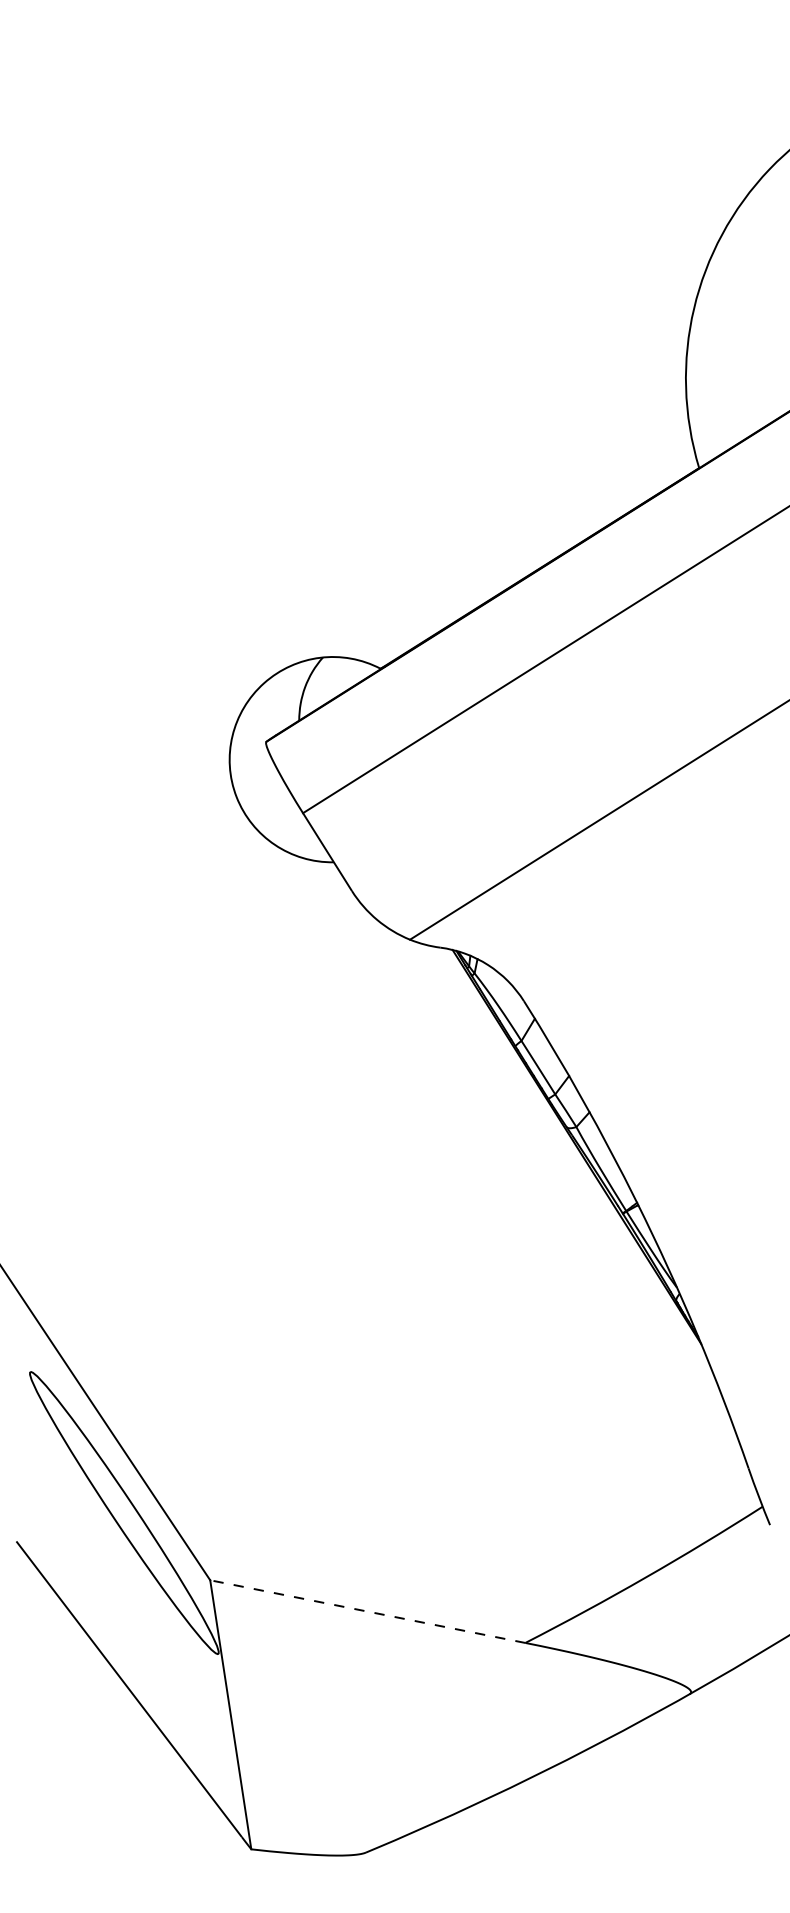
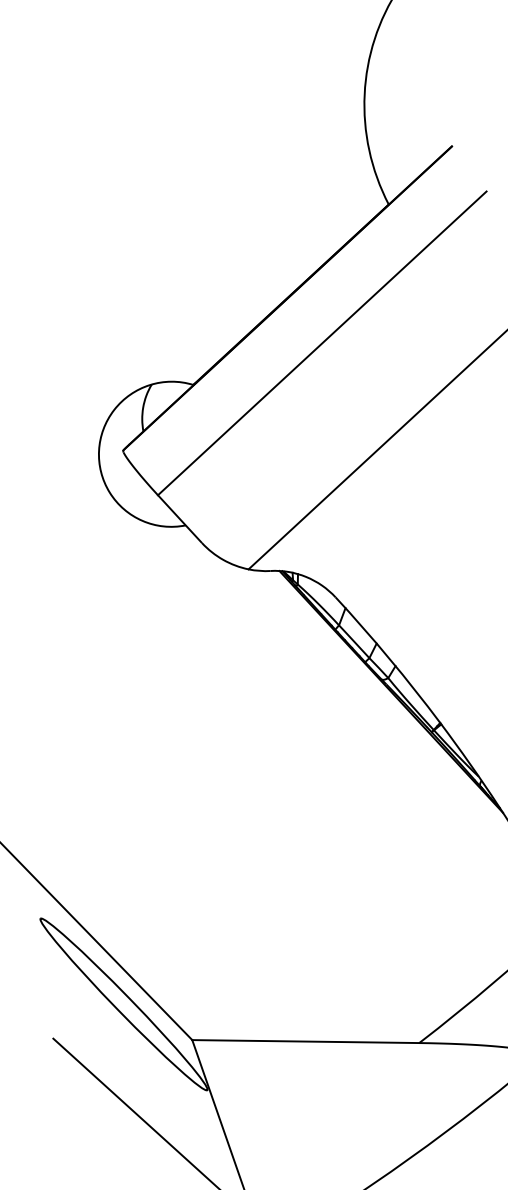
line: (367, 1611) -> (305, 1041), dashed -> solid

